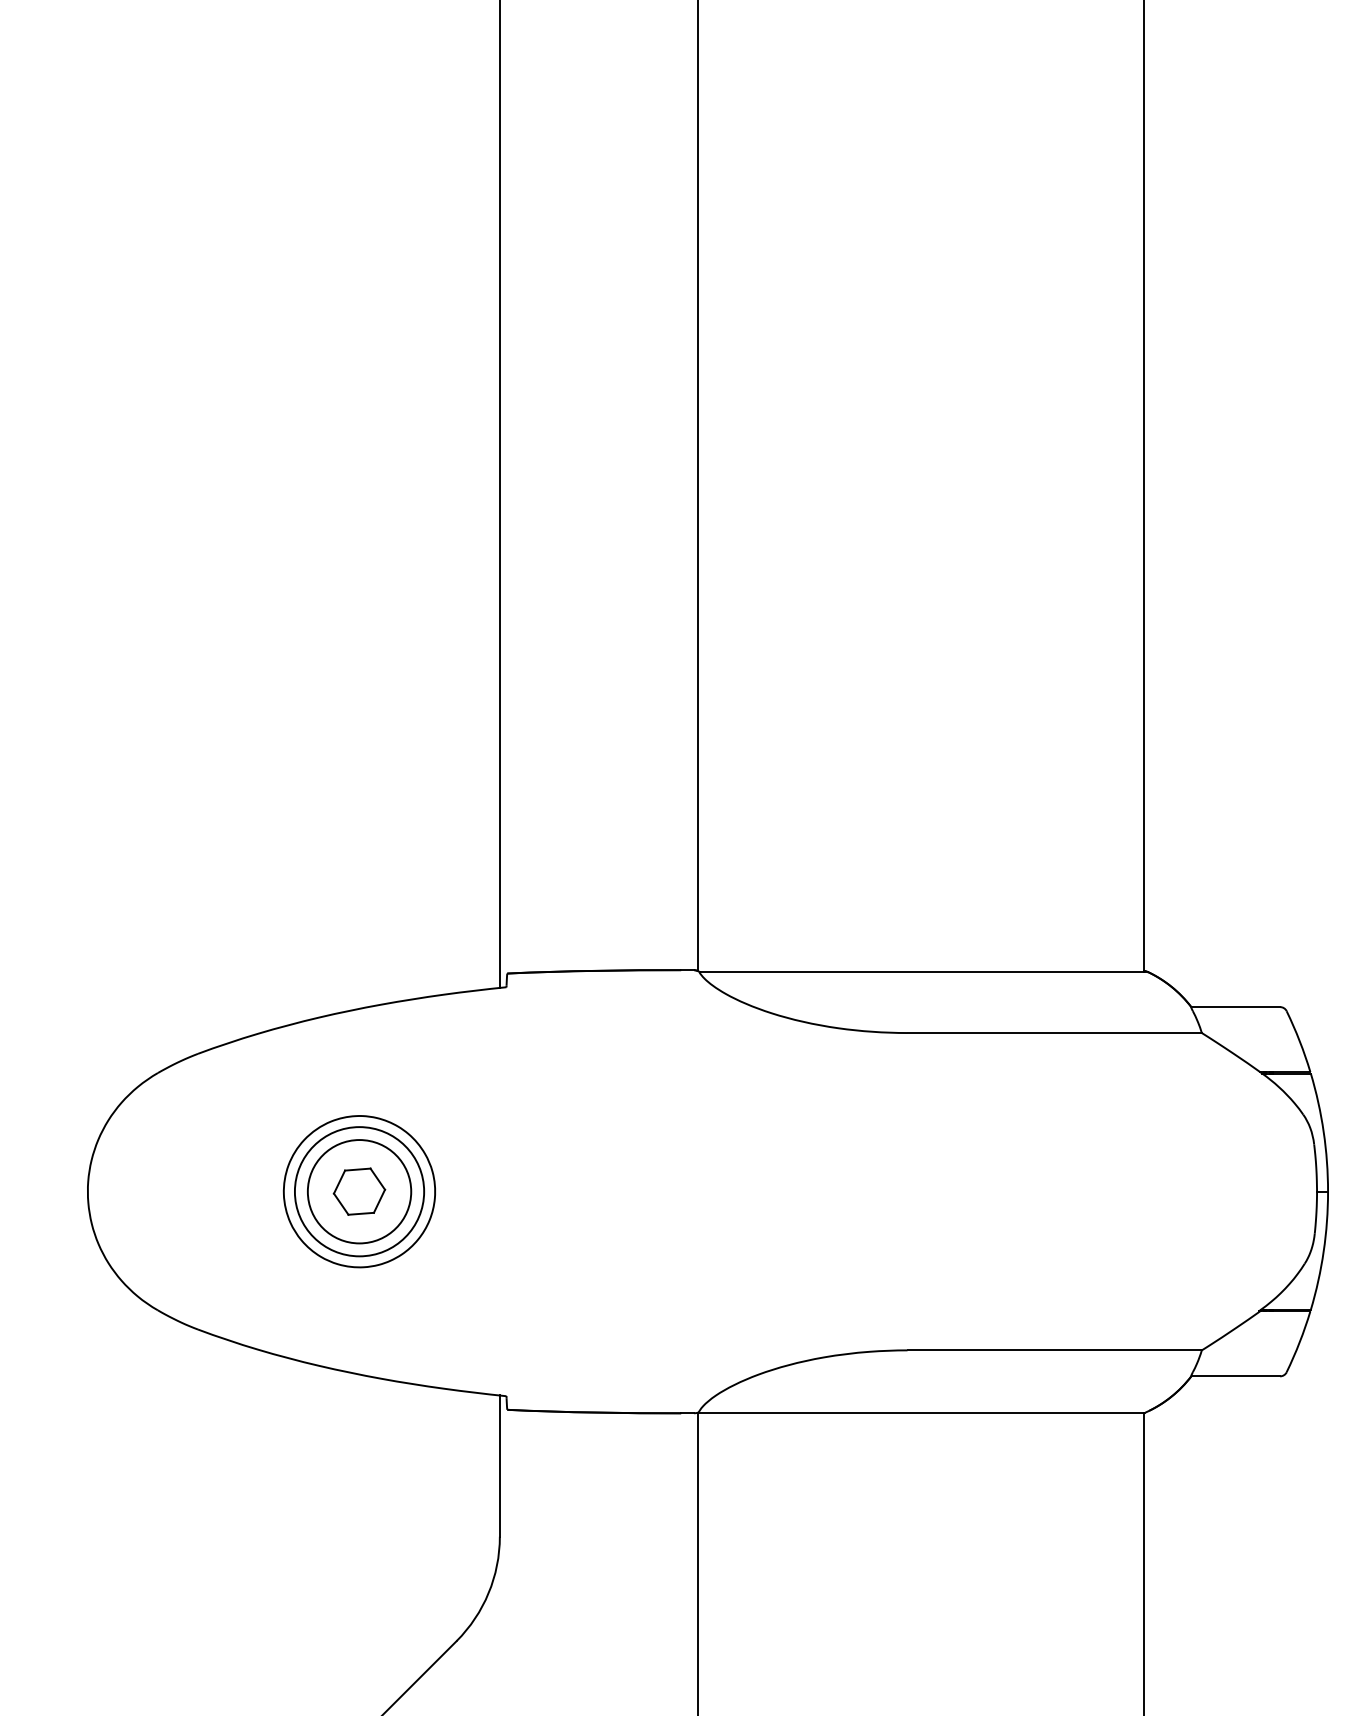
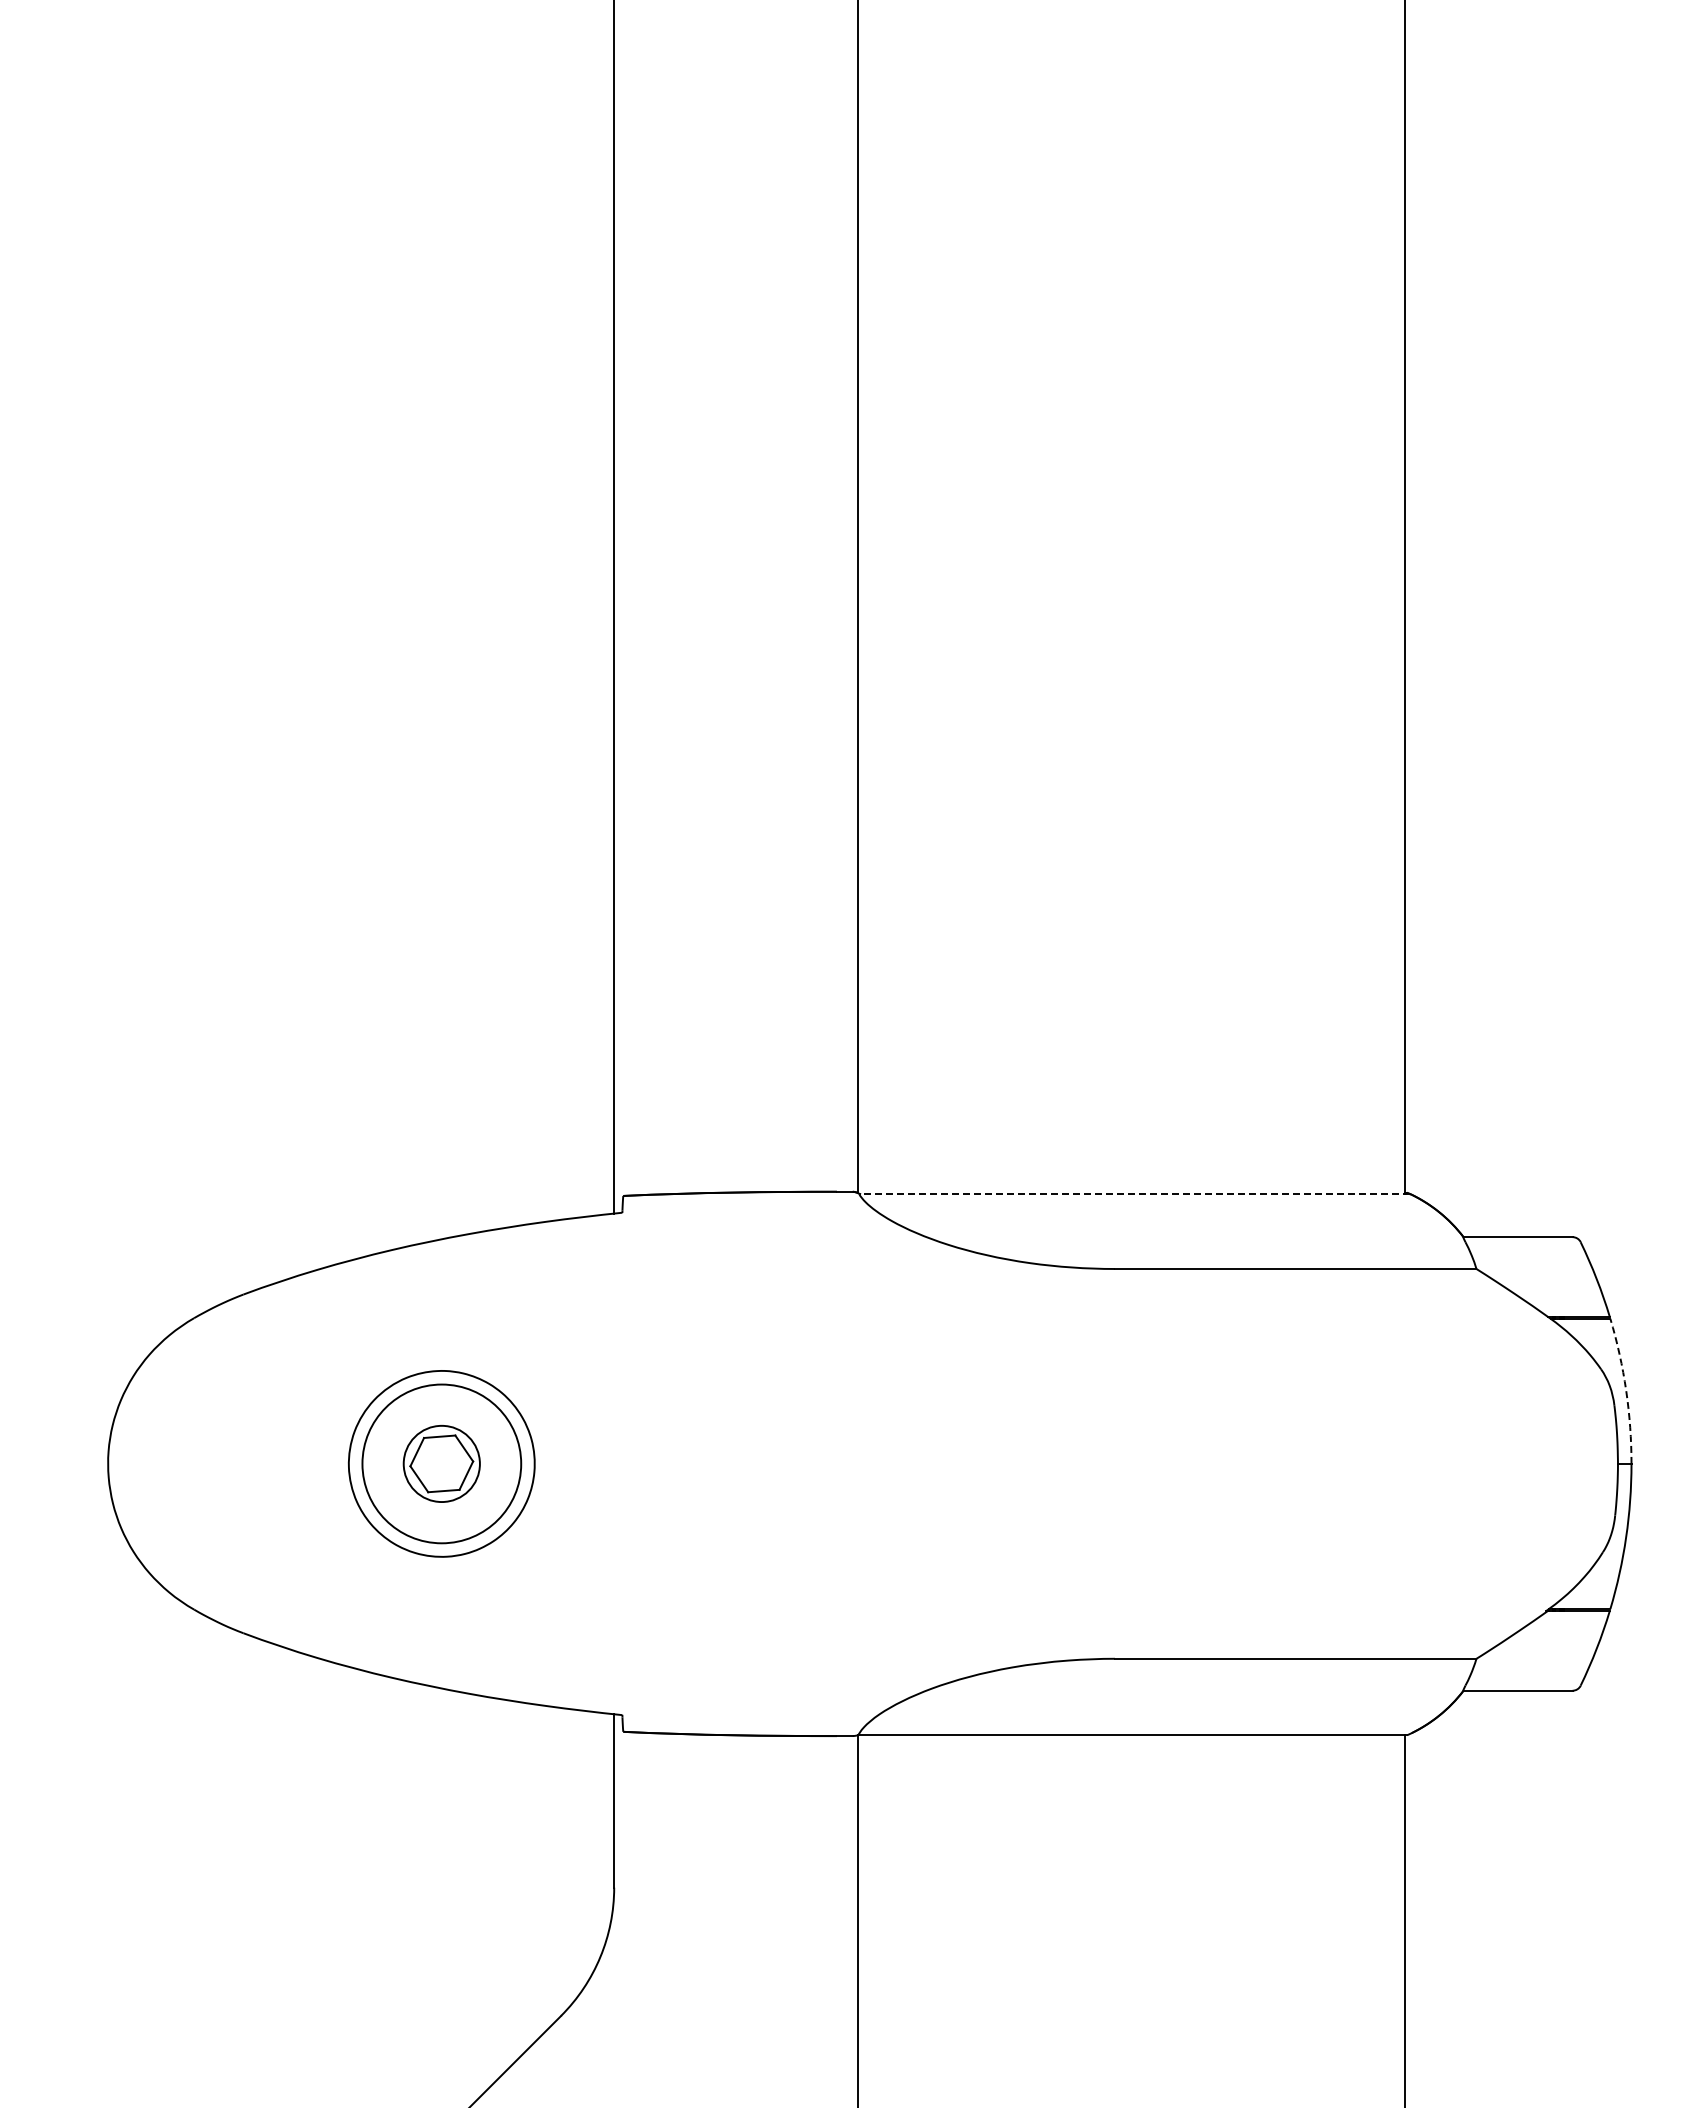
line: (924, 972) -> (1135, 1194), solid -> dashed
arc: (1323, 1131) -> (1626, 1390), solid -> dashed
circle: (359, 1191) -> (441, 1463), size x0.6

